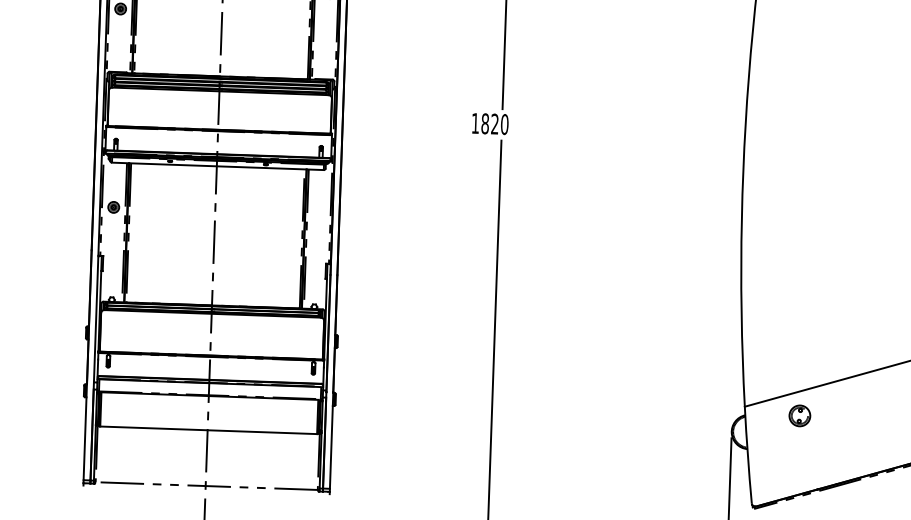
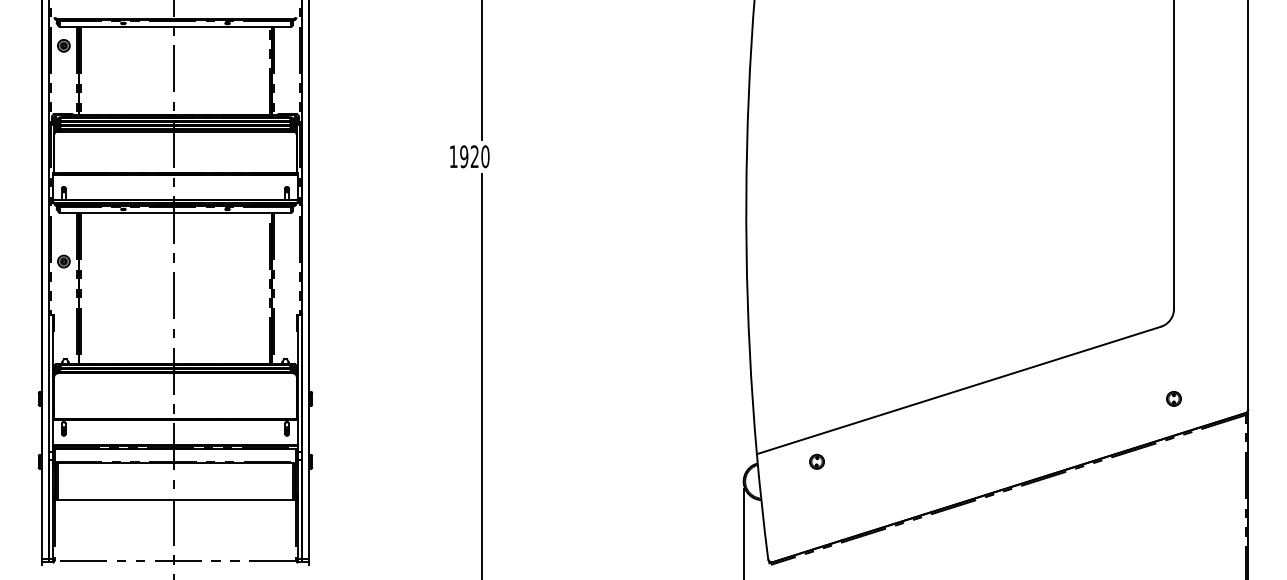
text: (485, 123) -> (464, 156), 1820 -> 1920
part: (799, 415) -> (816, 461), size x0.62

